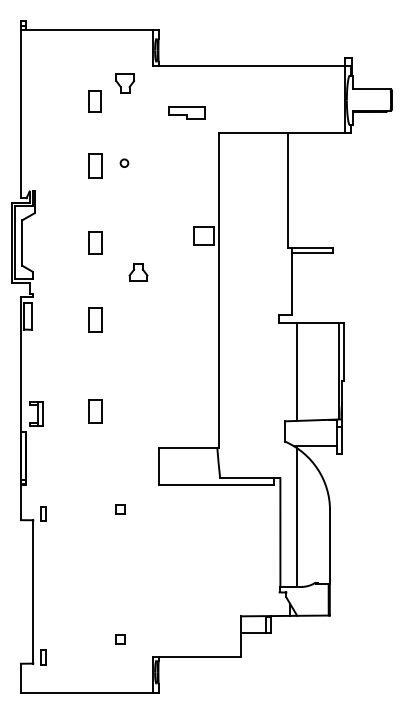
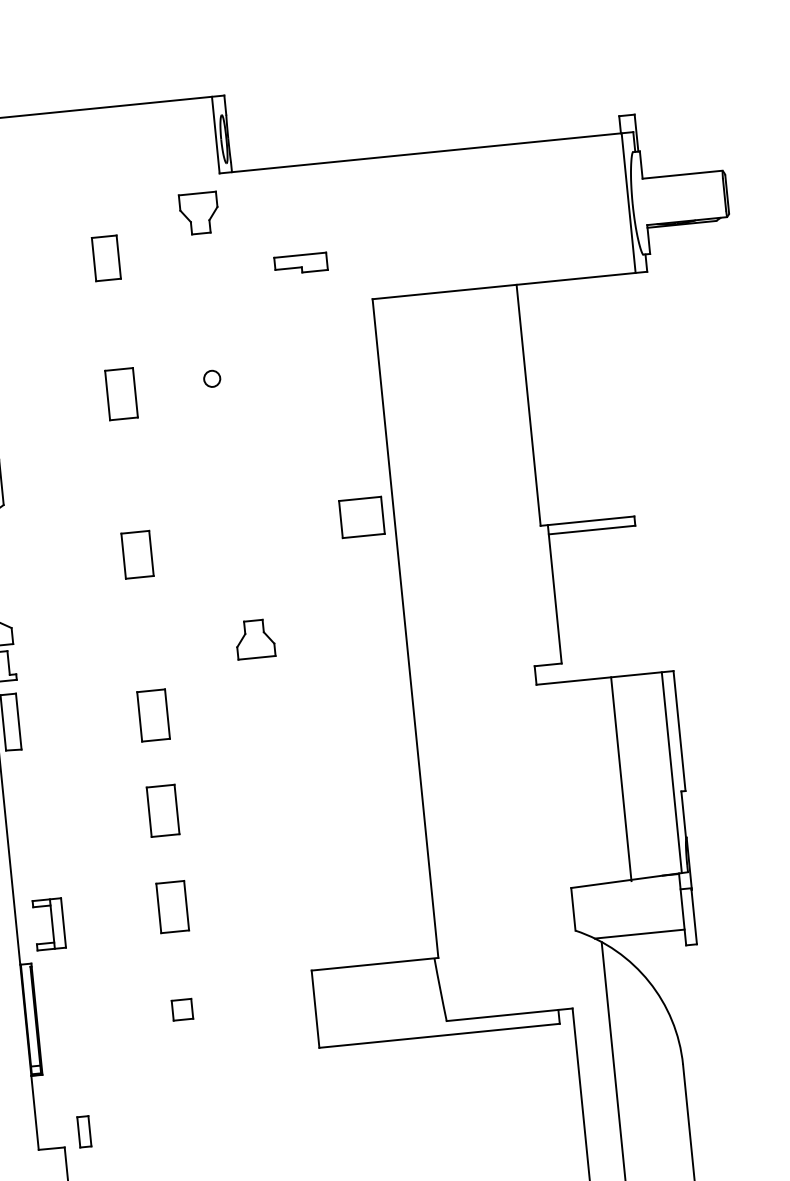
part: (124, 83) -> (197, 213), moved
part: (186, 112) -> (299, 262), size x0.7
circle: (124, 162) -> (212, 377), moved
part: (138, 272) -> (255, 639), moved
part: (95, 365) -> (162, 810), added
line: (297, 371) -> (621, 777), moved
part: (120, 509) -> (182, 1009), moved

